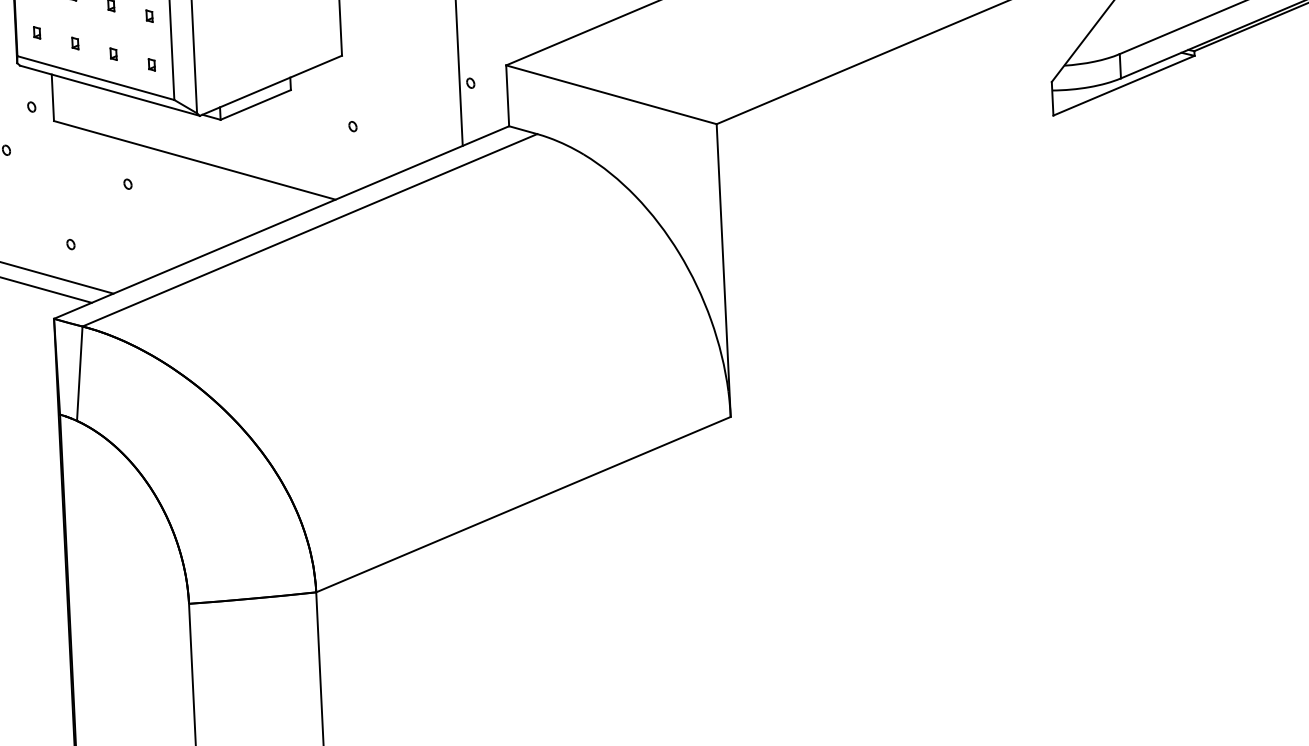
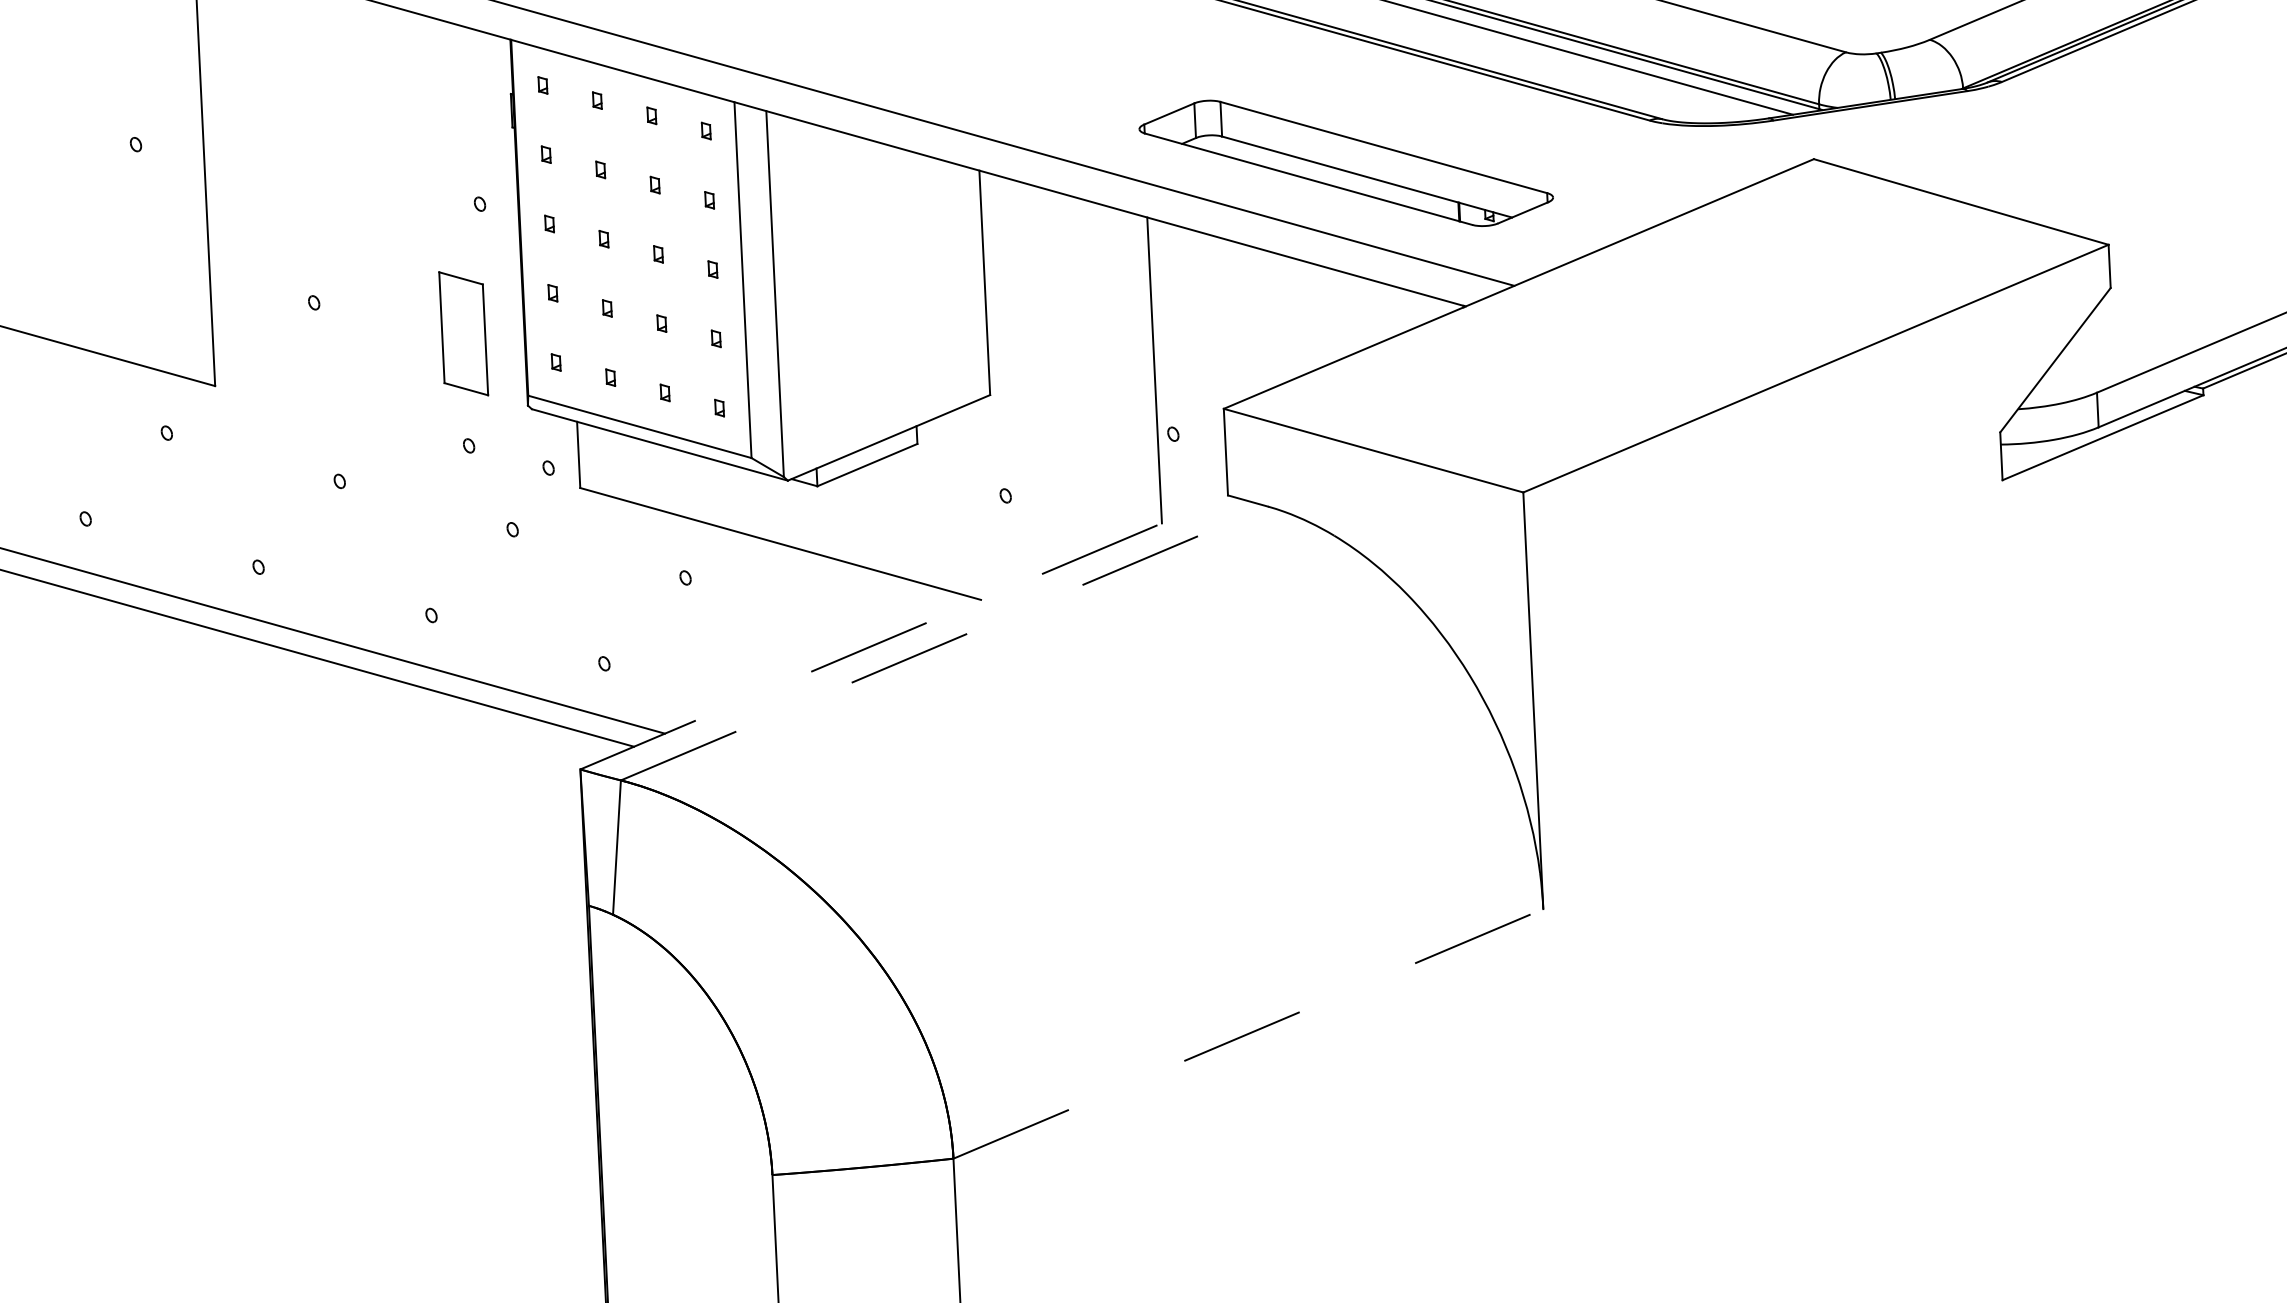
line: (281, 222) -> (904, 632), solid -> dashed
line: (309, 230) -> (944, 643), solid -> dashed
line: (523, 504) -> (1248, 1033), solid -> dashed

